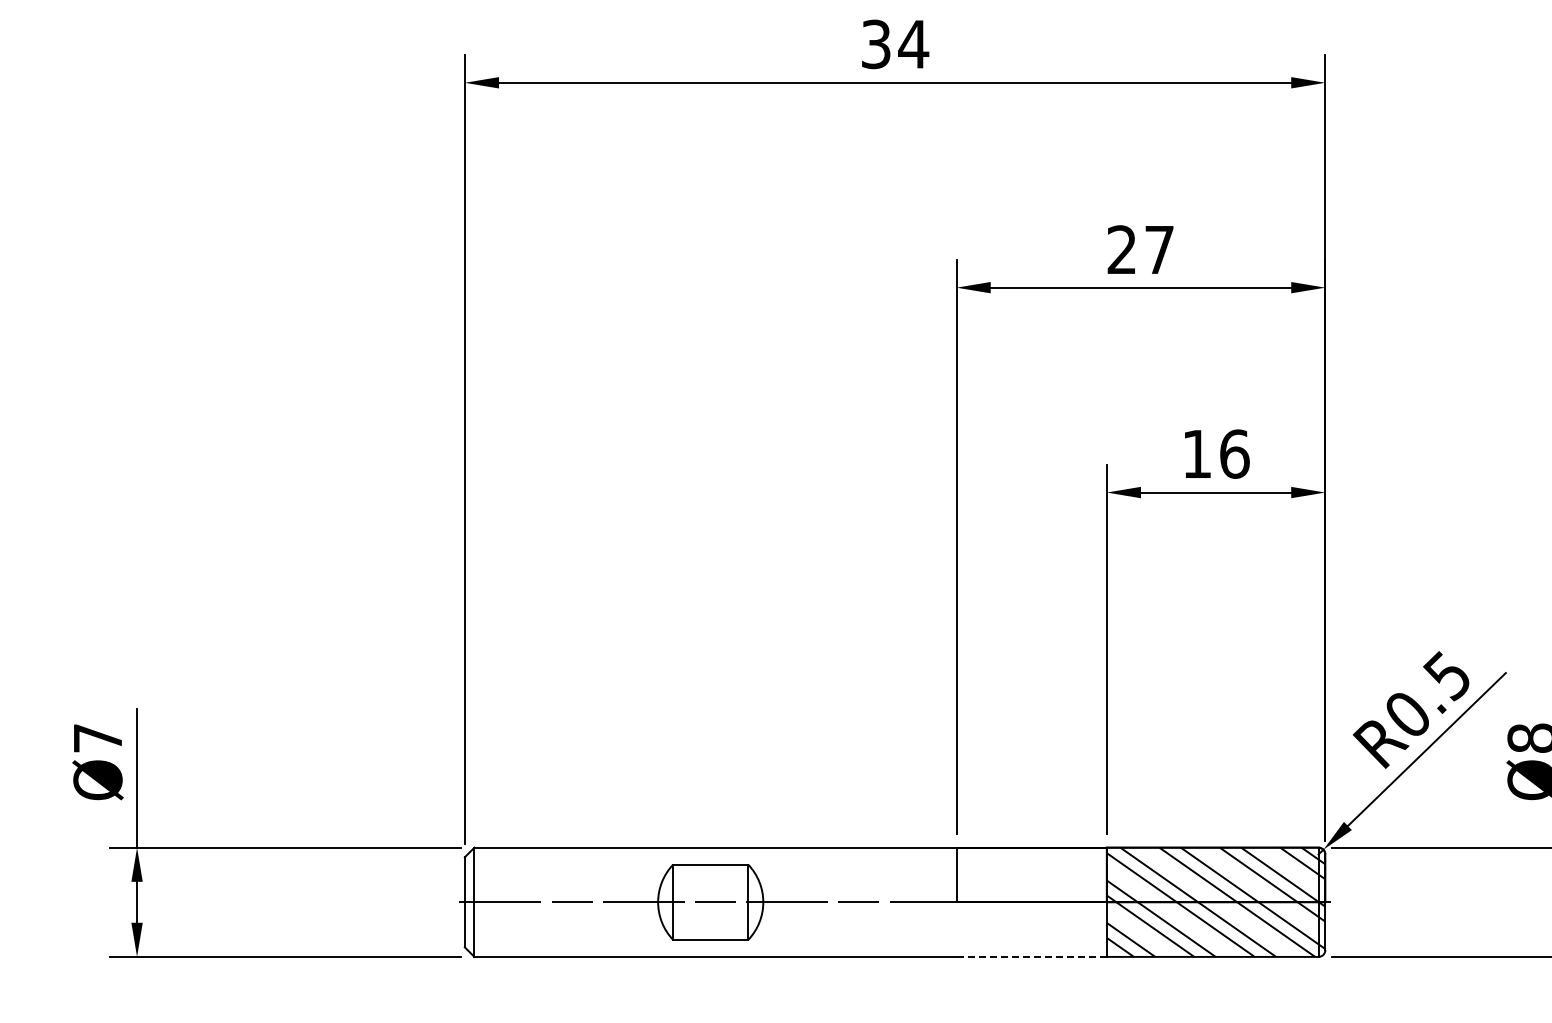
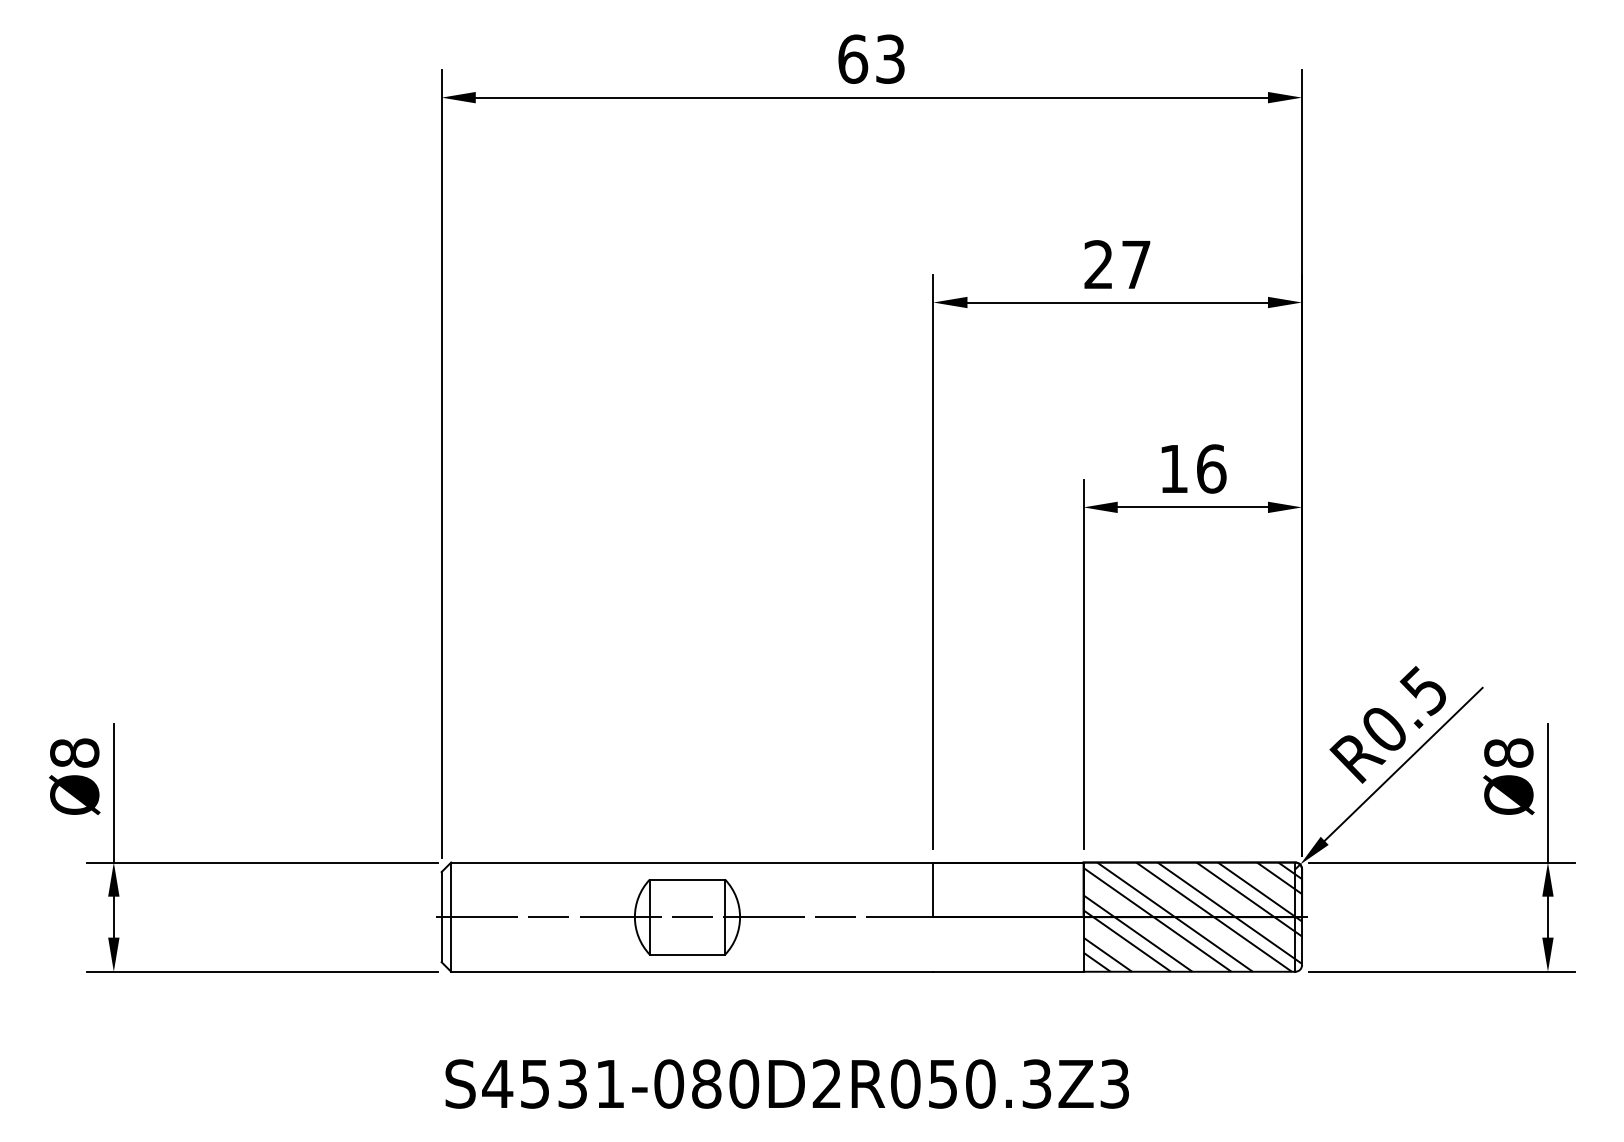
text: (895, 43) -> (872, 58), 34 -> 63
text: (97, 737) -> (74, 752), Ø7 -> Ø8
line: (1031, 956) -> (1008, 971), dashed -> solid

